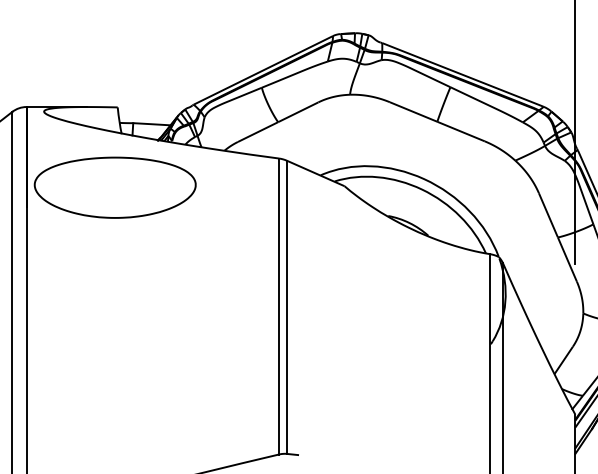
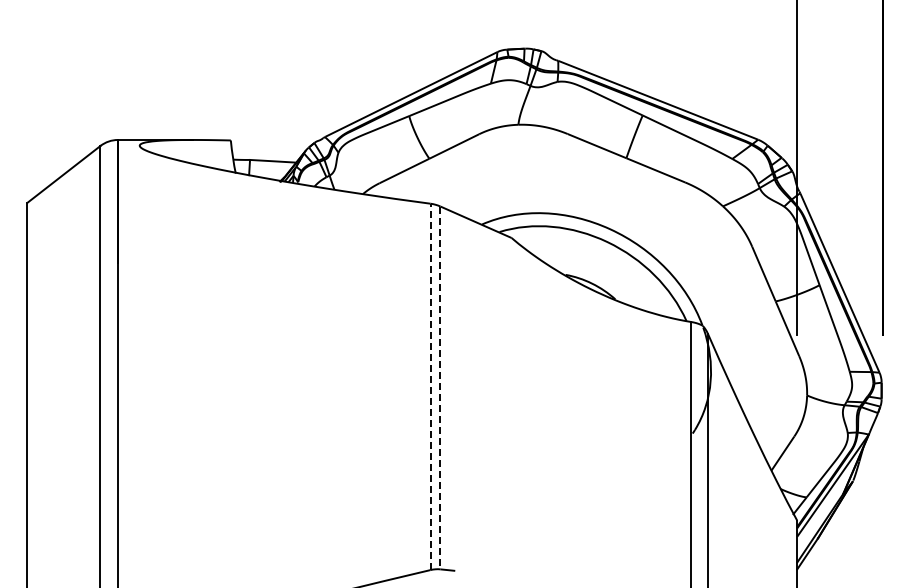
part: (115, 187) -> (227, 239), removed
line: (279, 306) -> (430, 386), solid -> dashed
line: (287, 307) -> (440, 388), solid -> dashed

